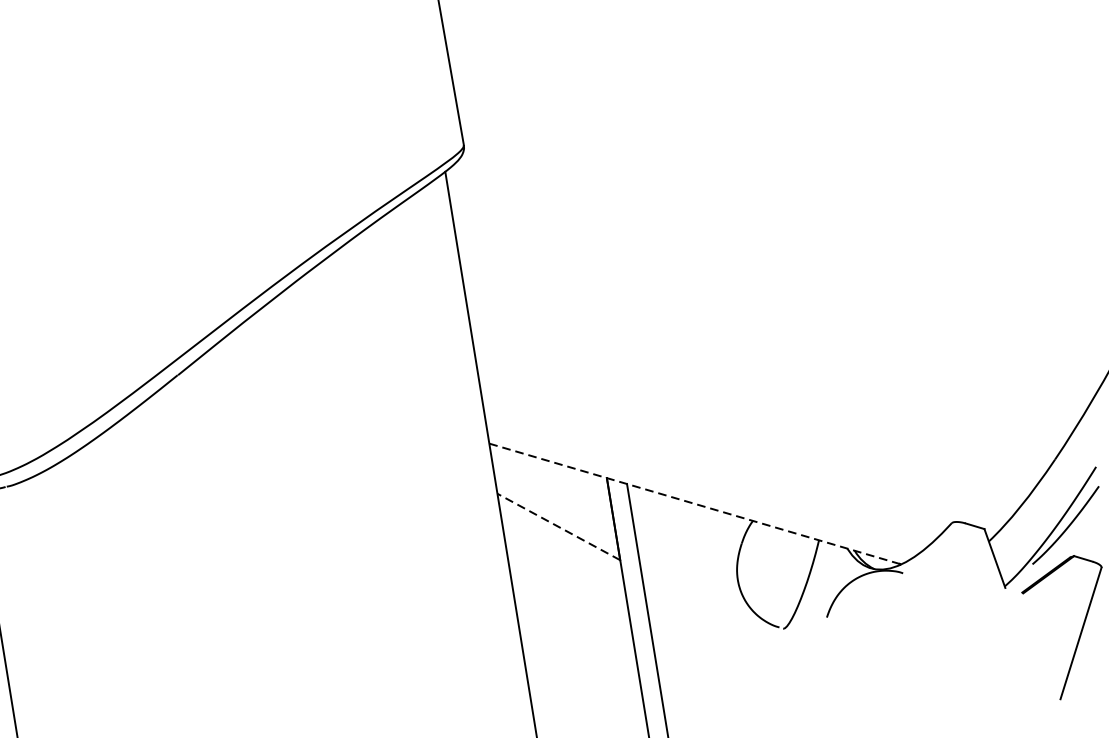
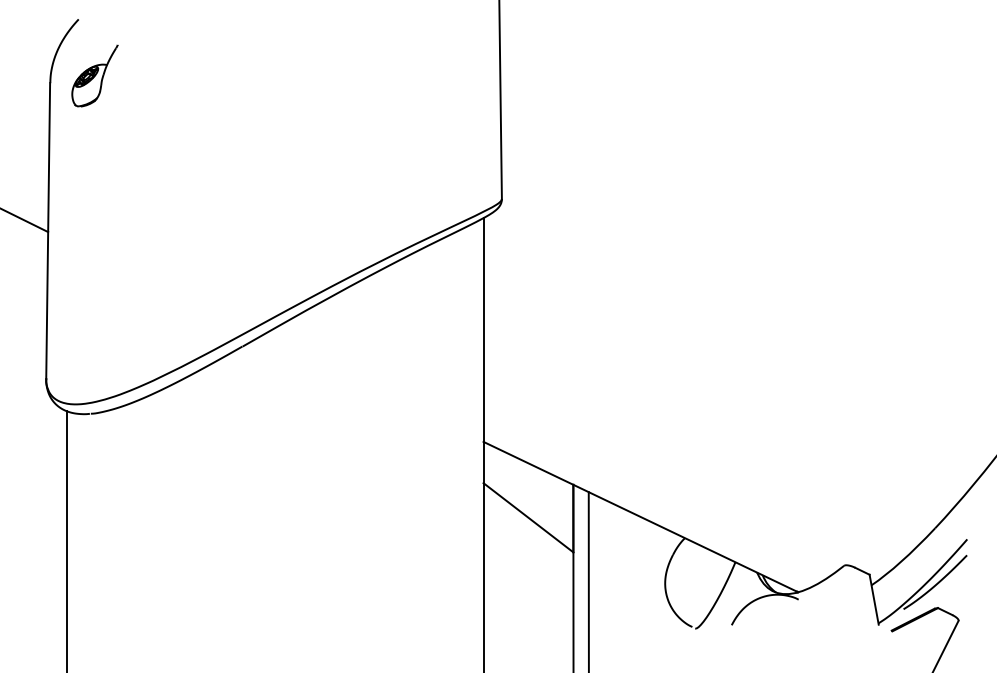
line: (696, 504) -> (641, 517), dashed -> solid
line: (558, 526) -> (528, 517), dashed -> solid

